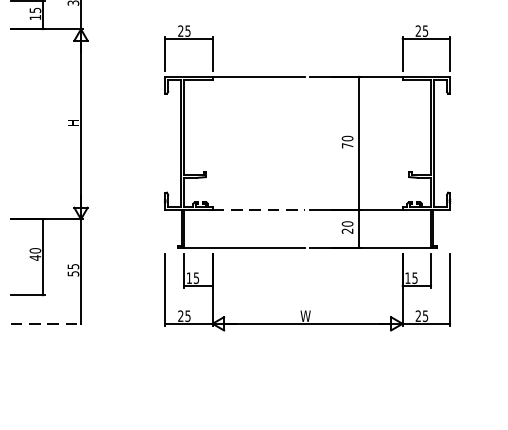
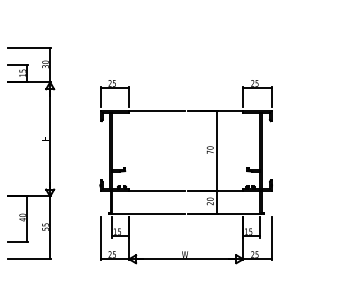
line: (258, 209) -> (156, 190), dashed -> solid
line: (46, 324) -> (29, 259), dashed -> solid

